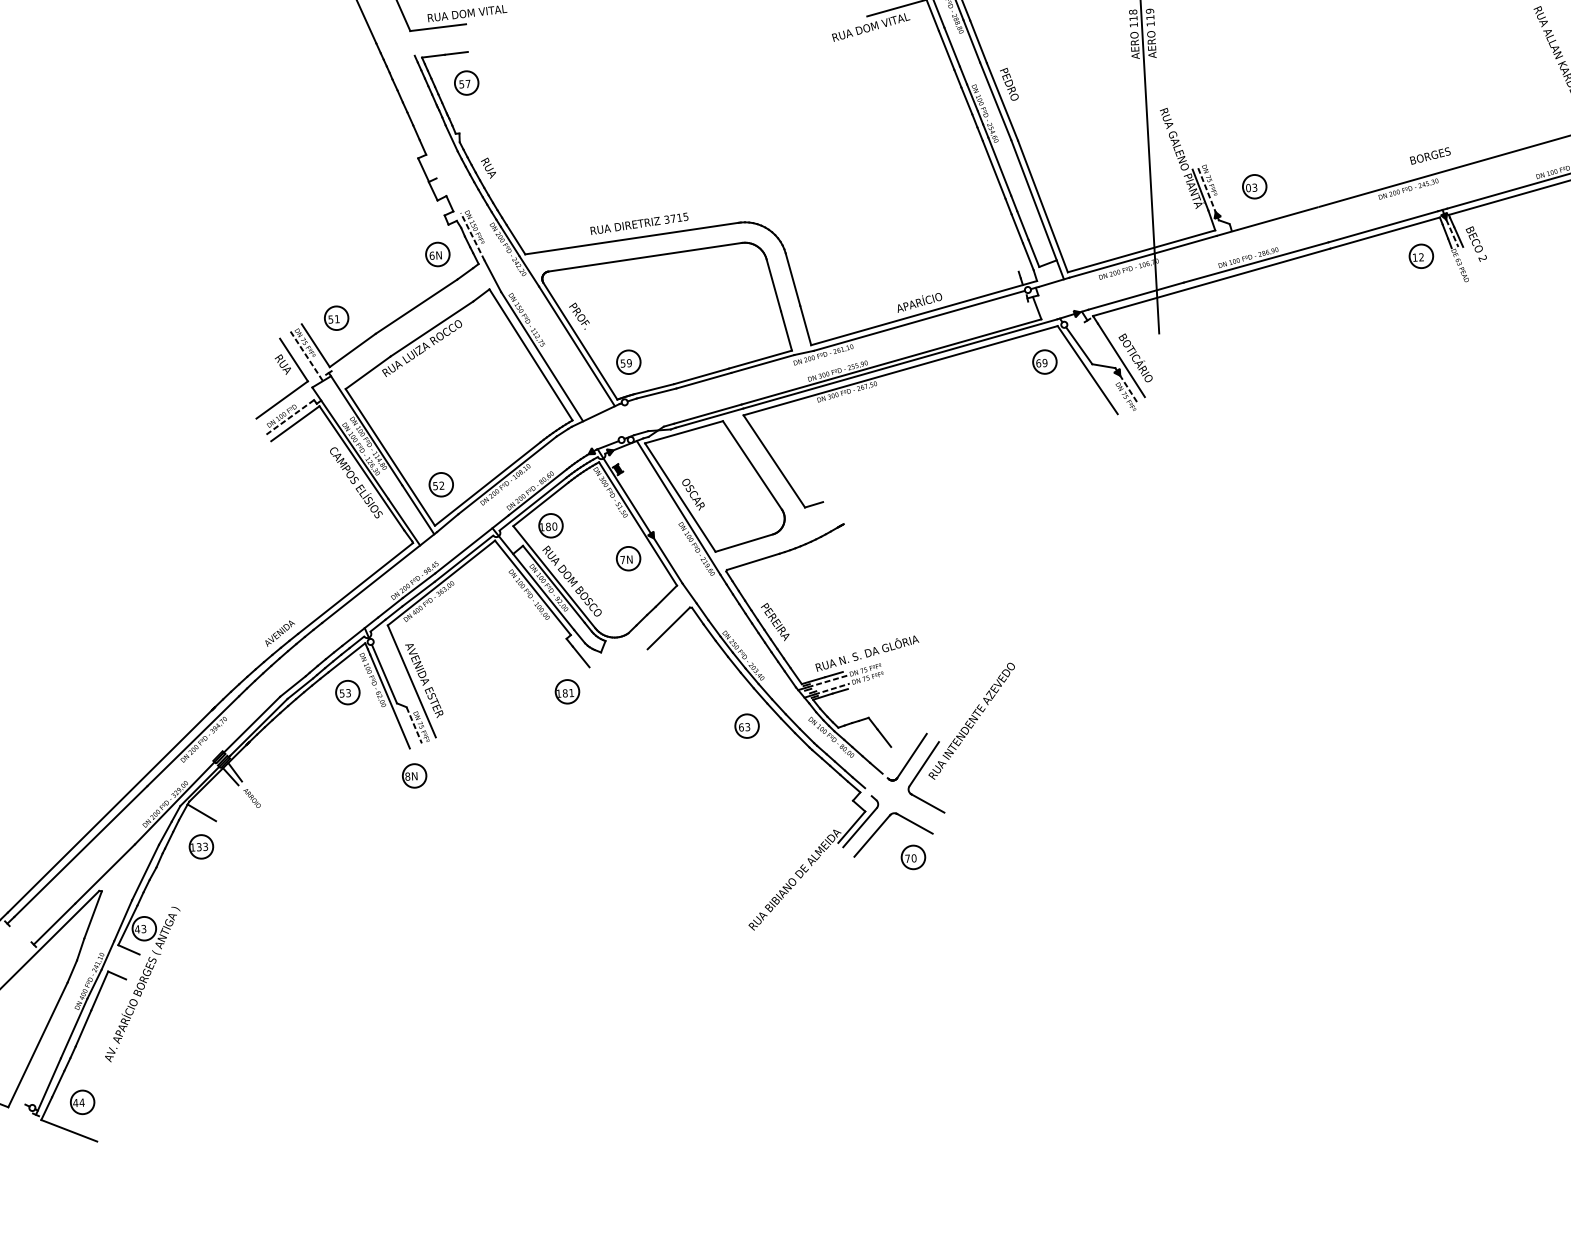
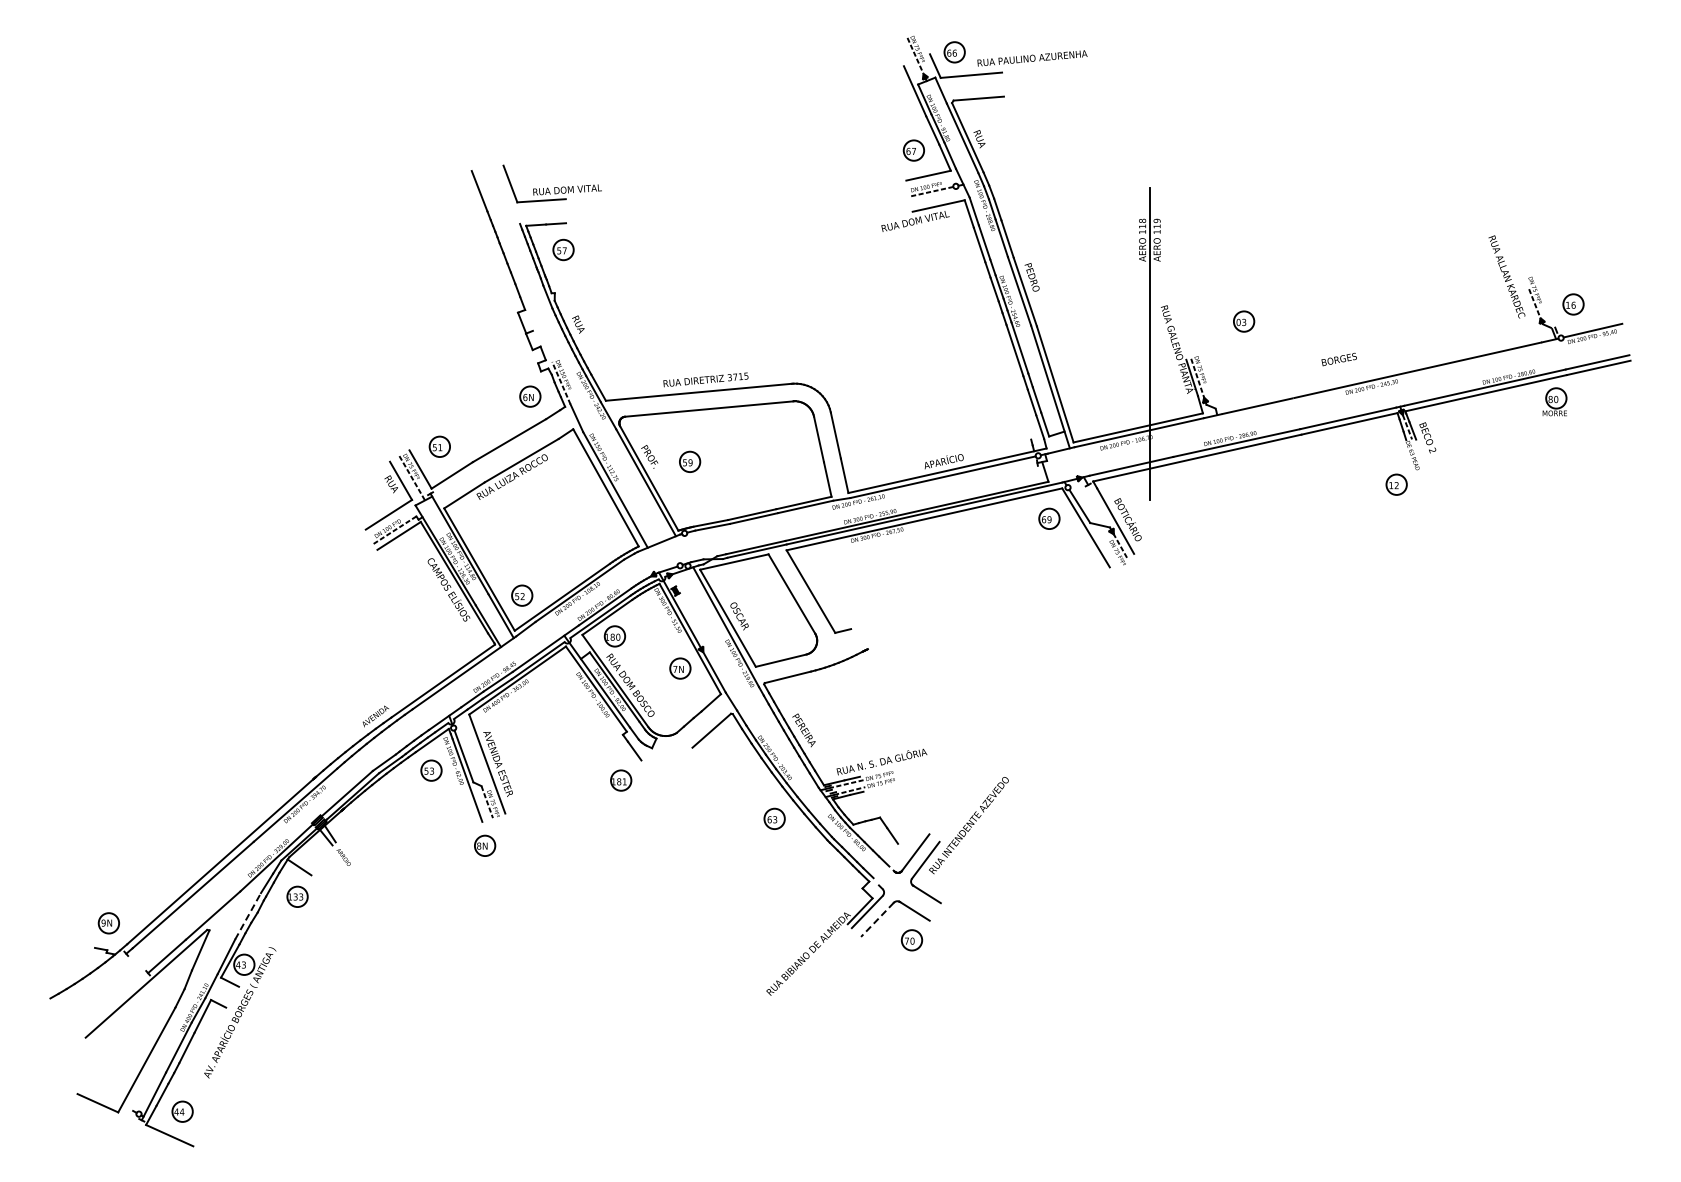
text: (1429, 156) -> (1338, 359), moved
part: (1255, 186) -> (1244, 321), moved
part: (1421, 256) -> (1396, 484), moved
part: (629, 361) -> (690, 461), moved
line: (872, 835) -> (877, 919), solid -> dashed
line: (146, 872) -> (248, 916), solid -> dashed

